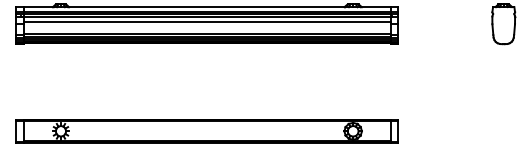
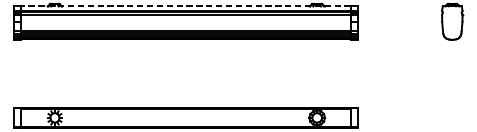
line: (206, 7) -> (185, 6), solid -> dashed
line: (206, 21) -> (185, 19), removed

